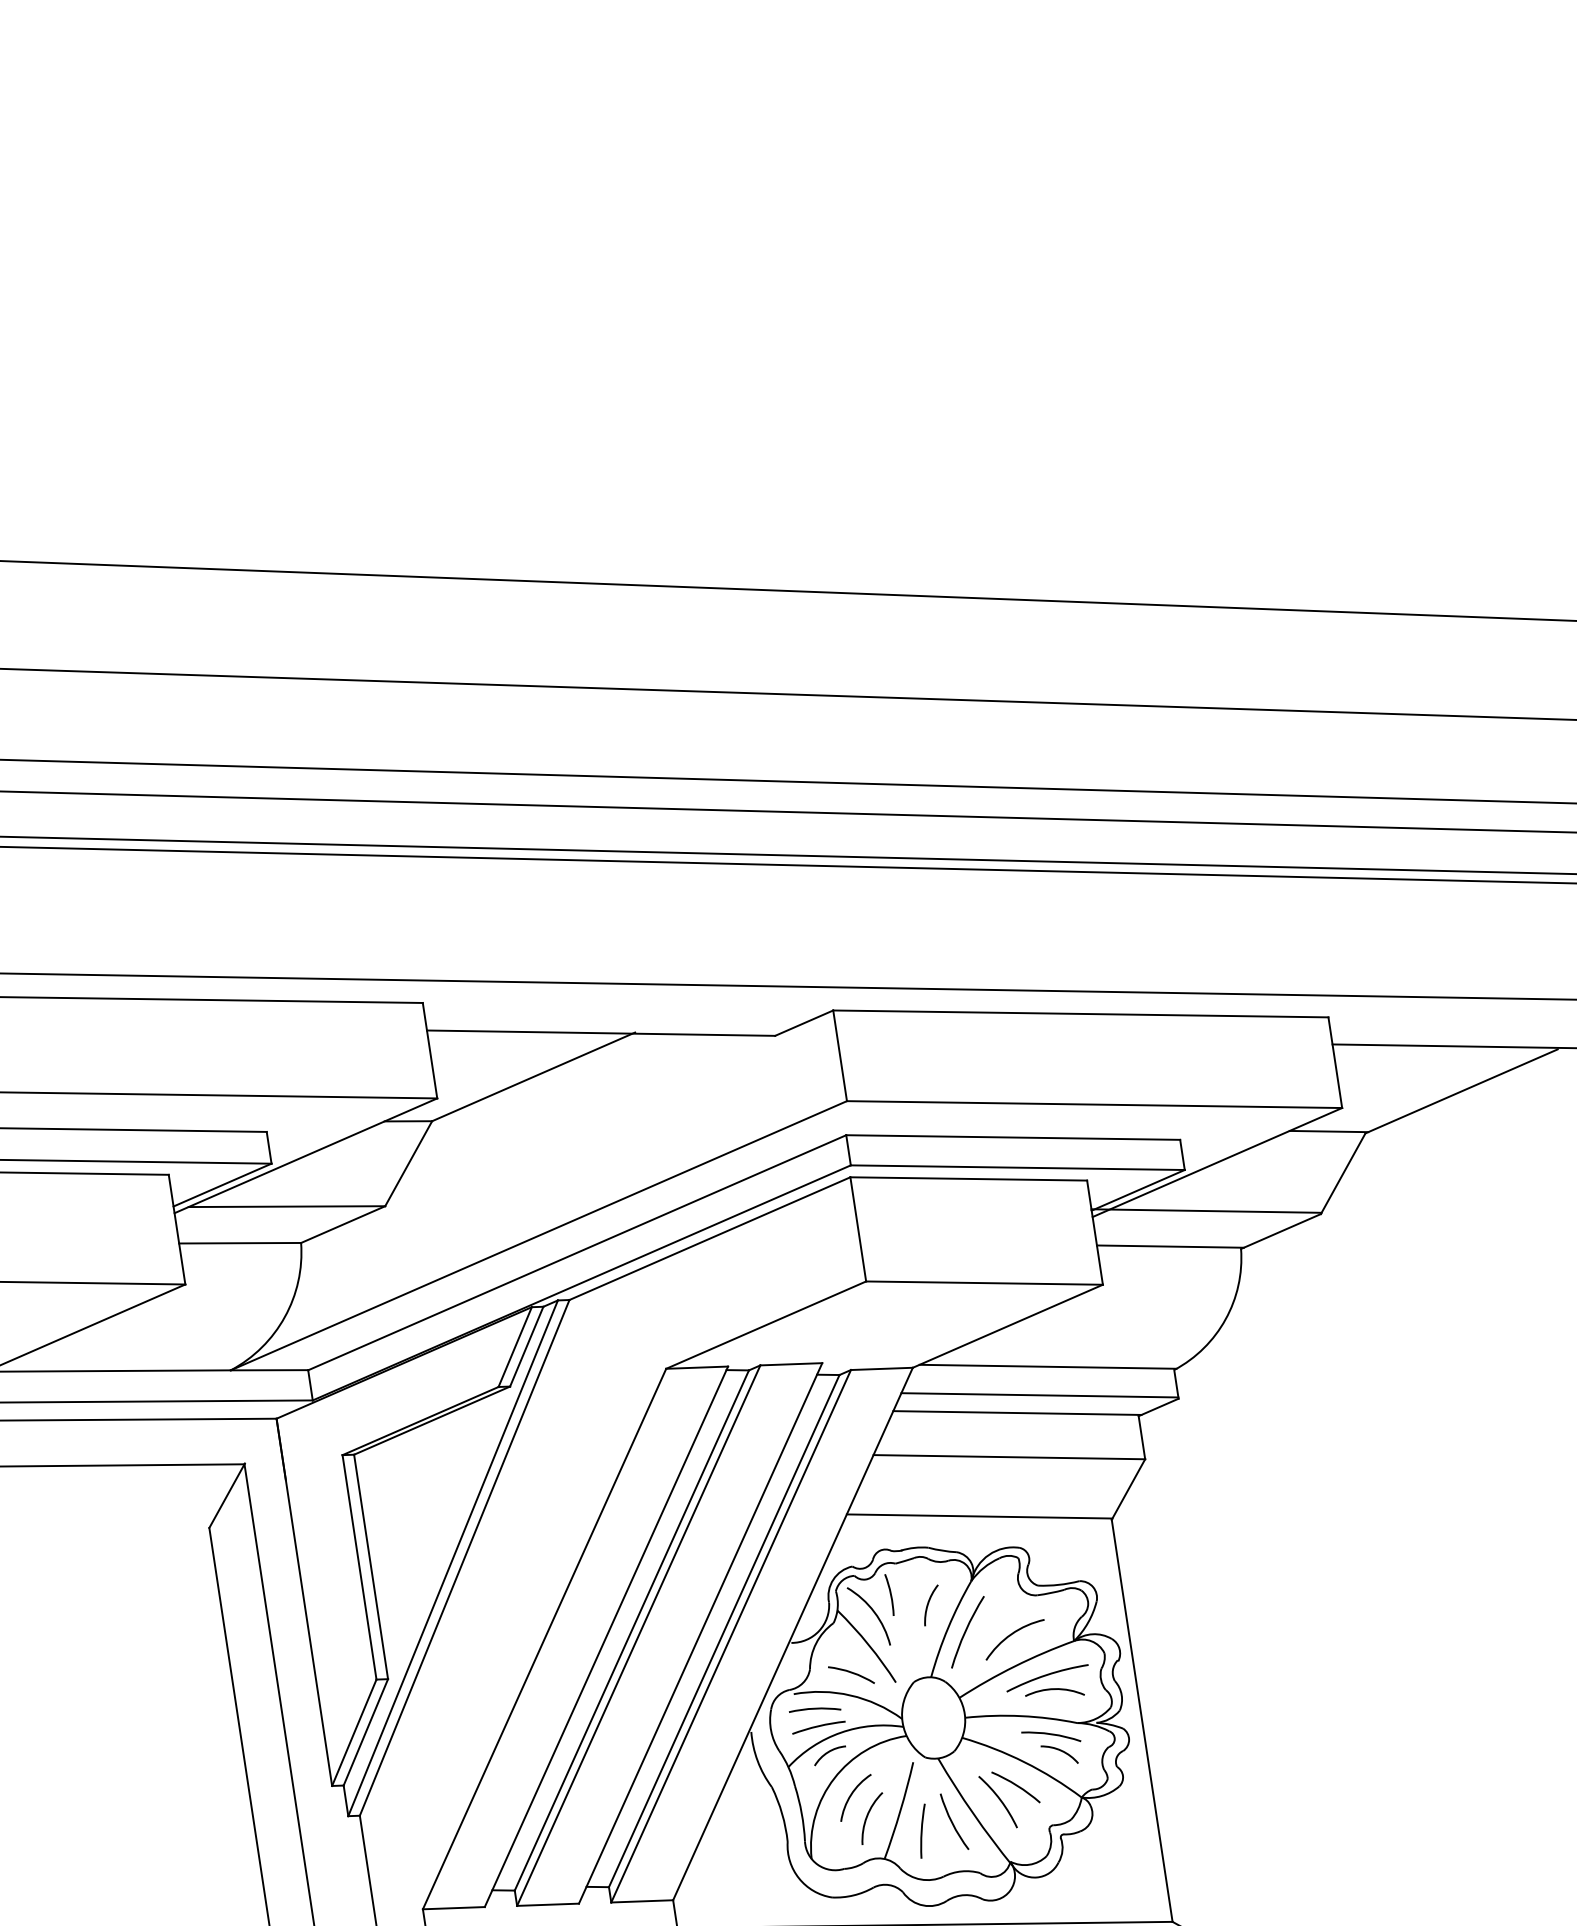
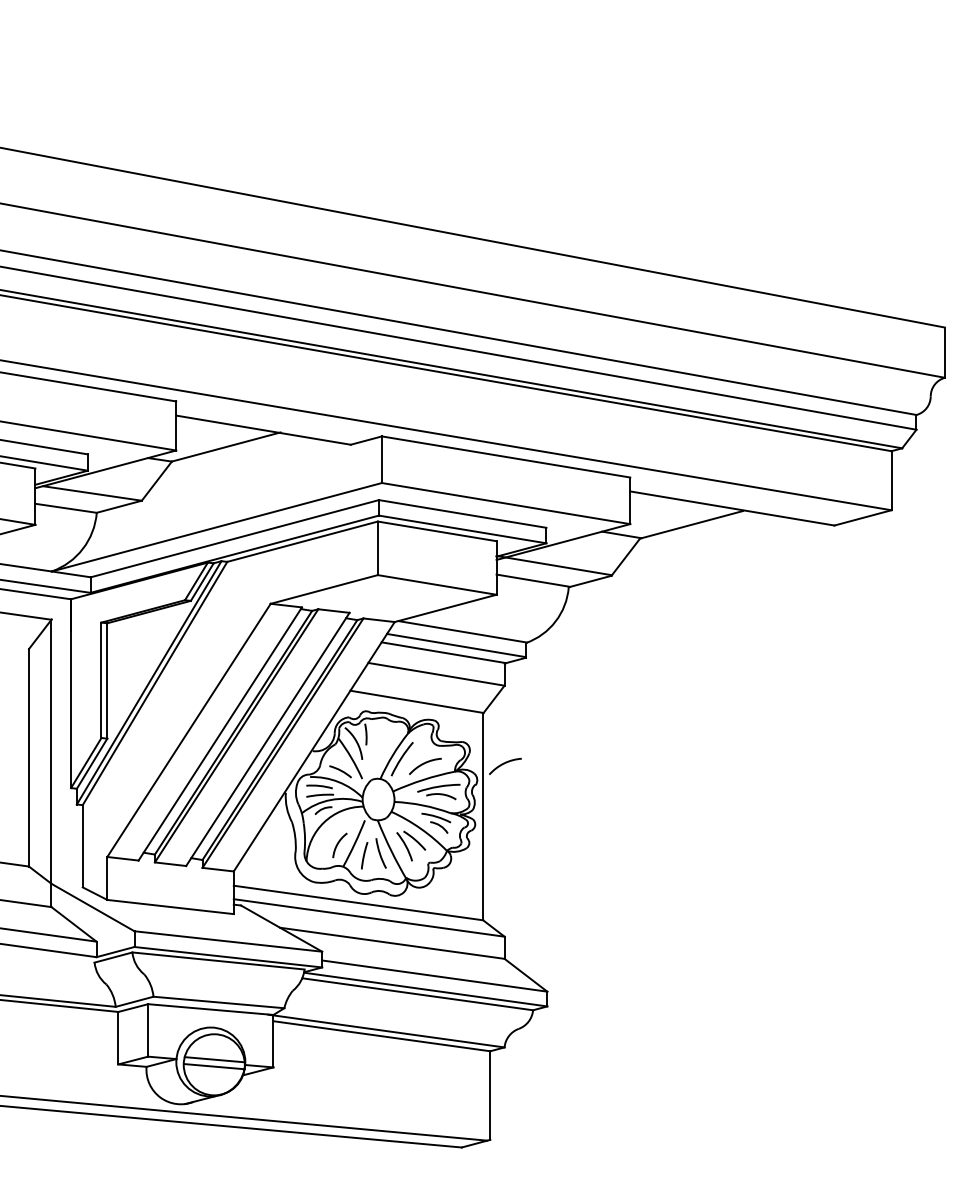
arc: (930, 1604) -> (385, 742), removed
arc: (1168, 1612) -> (504, 764), added
arc: (853, 1795) -> (332, 832), removed

